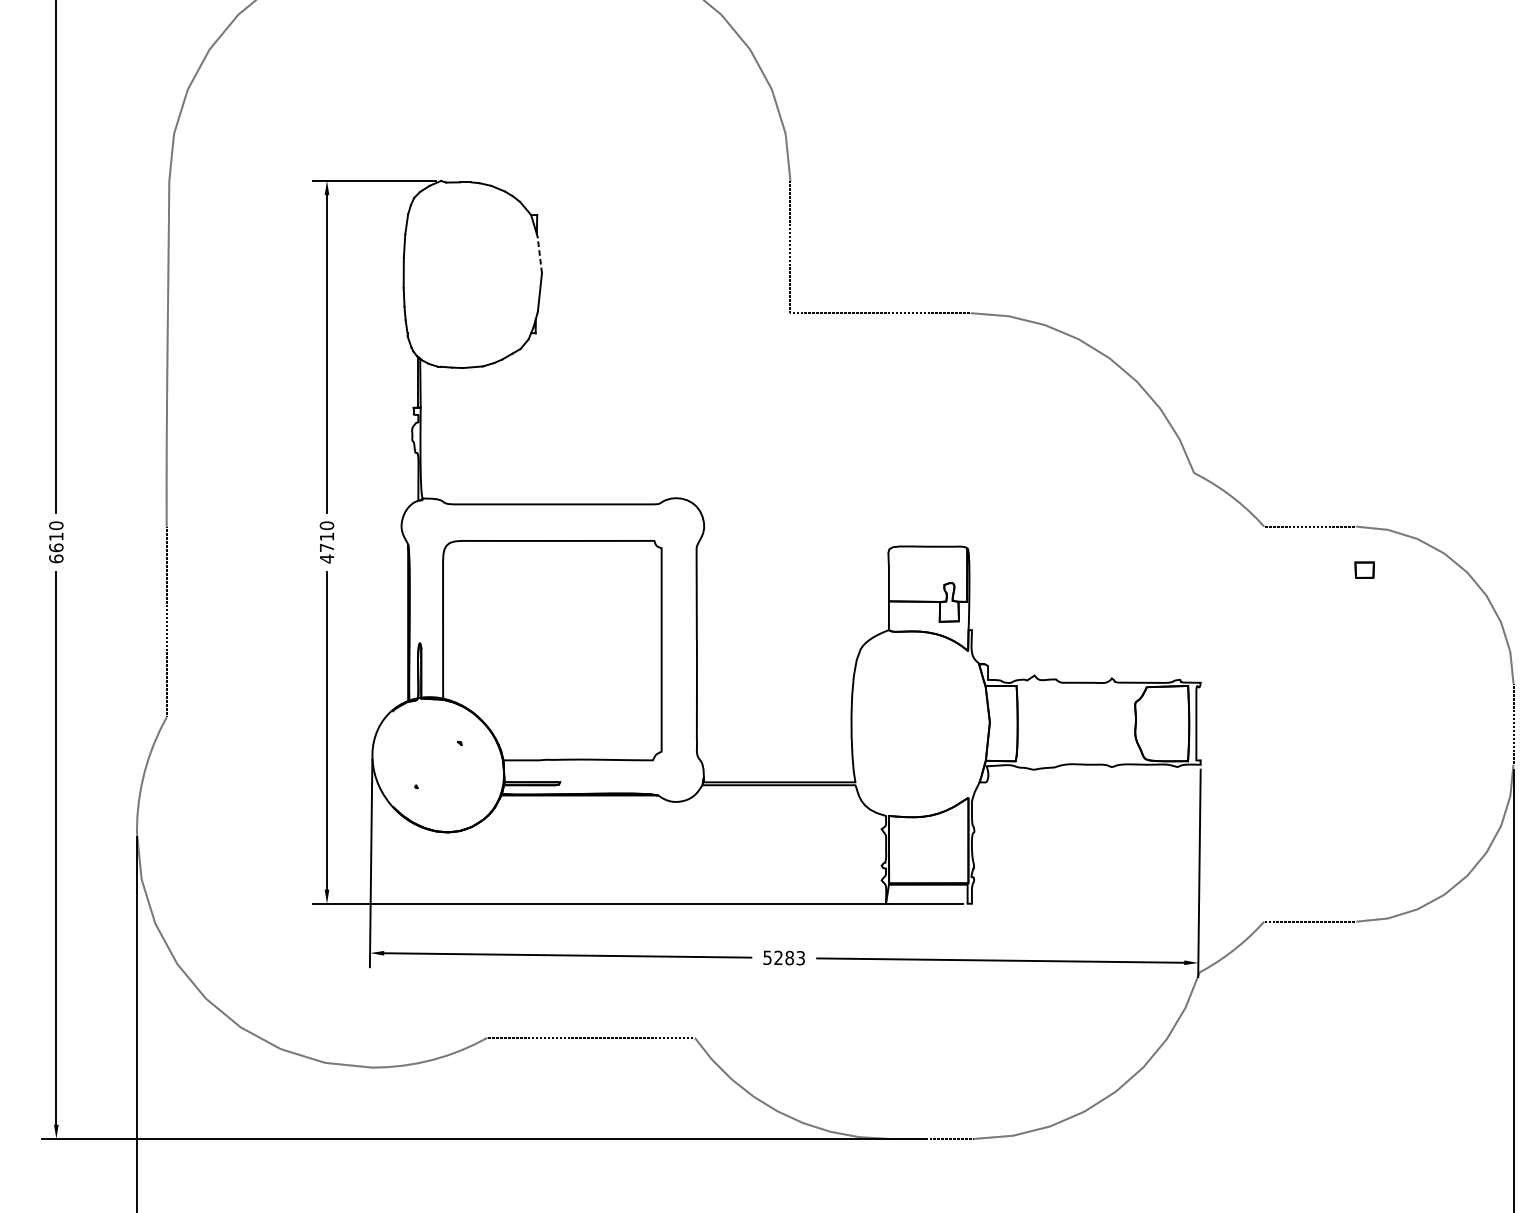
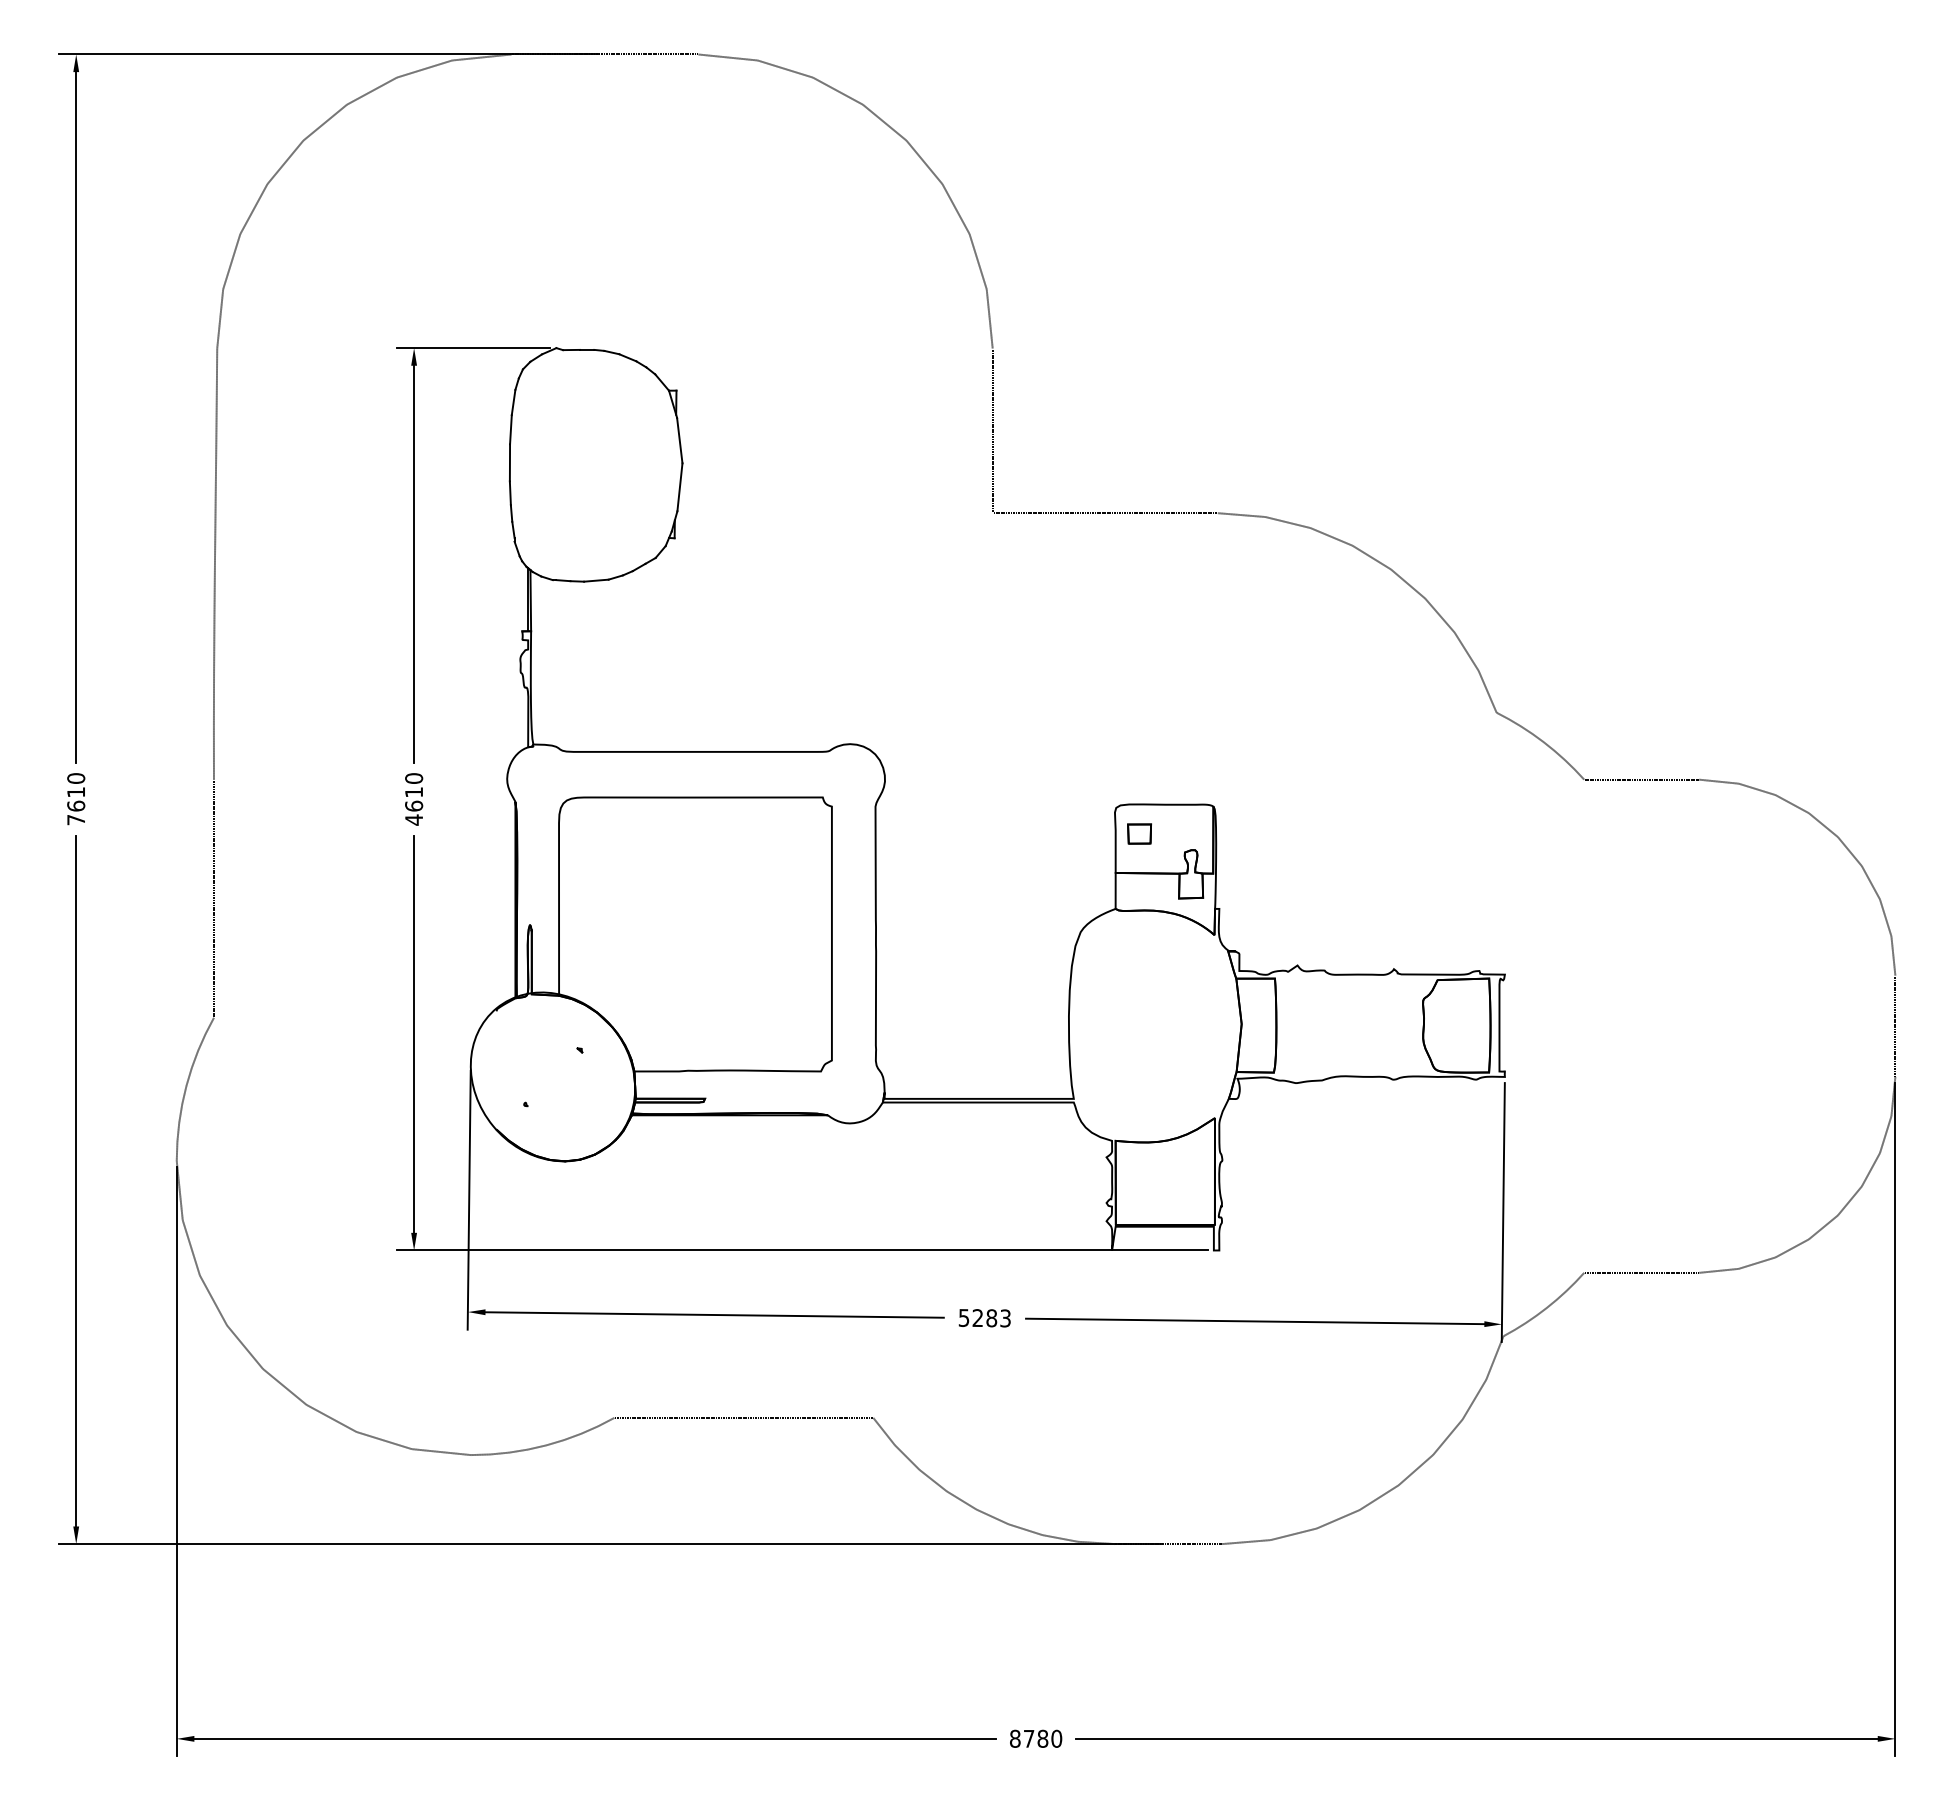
line: (539, 254) -> (679, 440), dashed -> solid
text: (327, 547) -> (414, 805), 4710 -> 4610
text: (56, 558) -> (76, 819), 6610 -> 7610
part: (1364, 569) -> (1139, 833), moved

